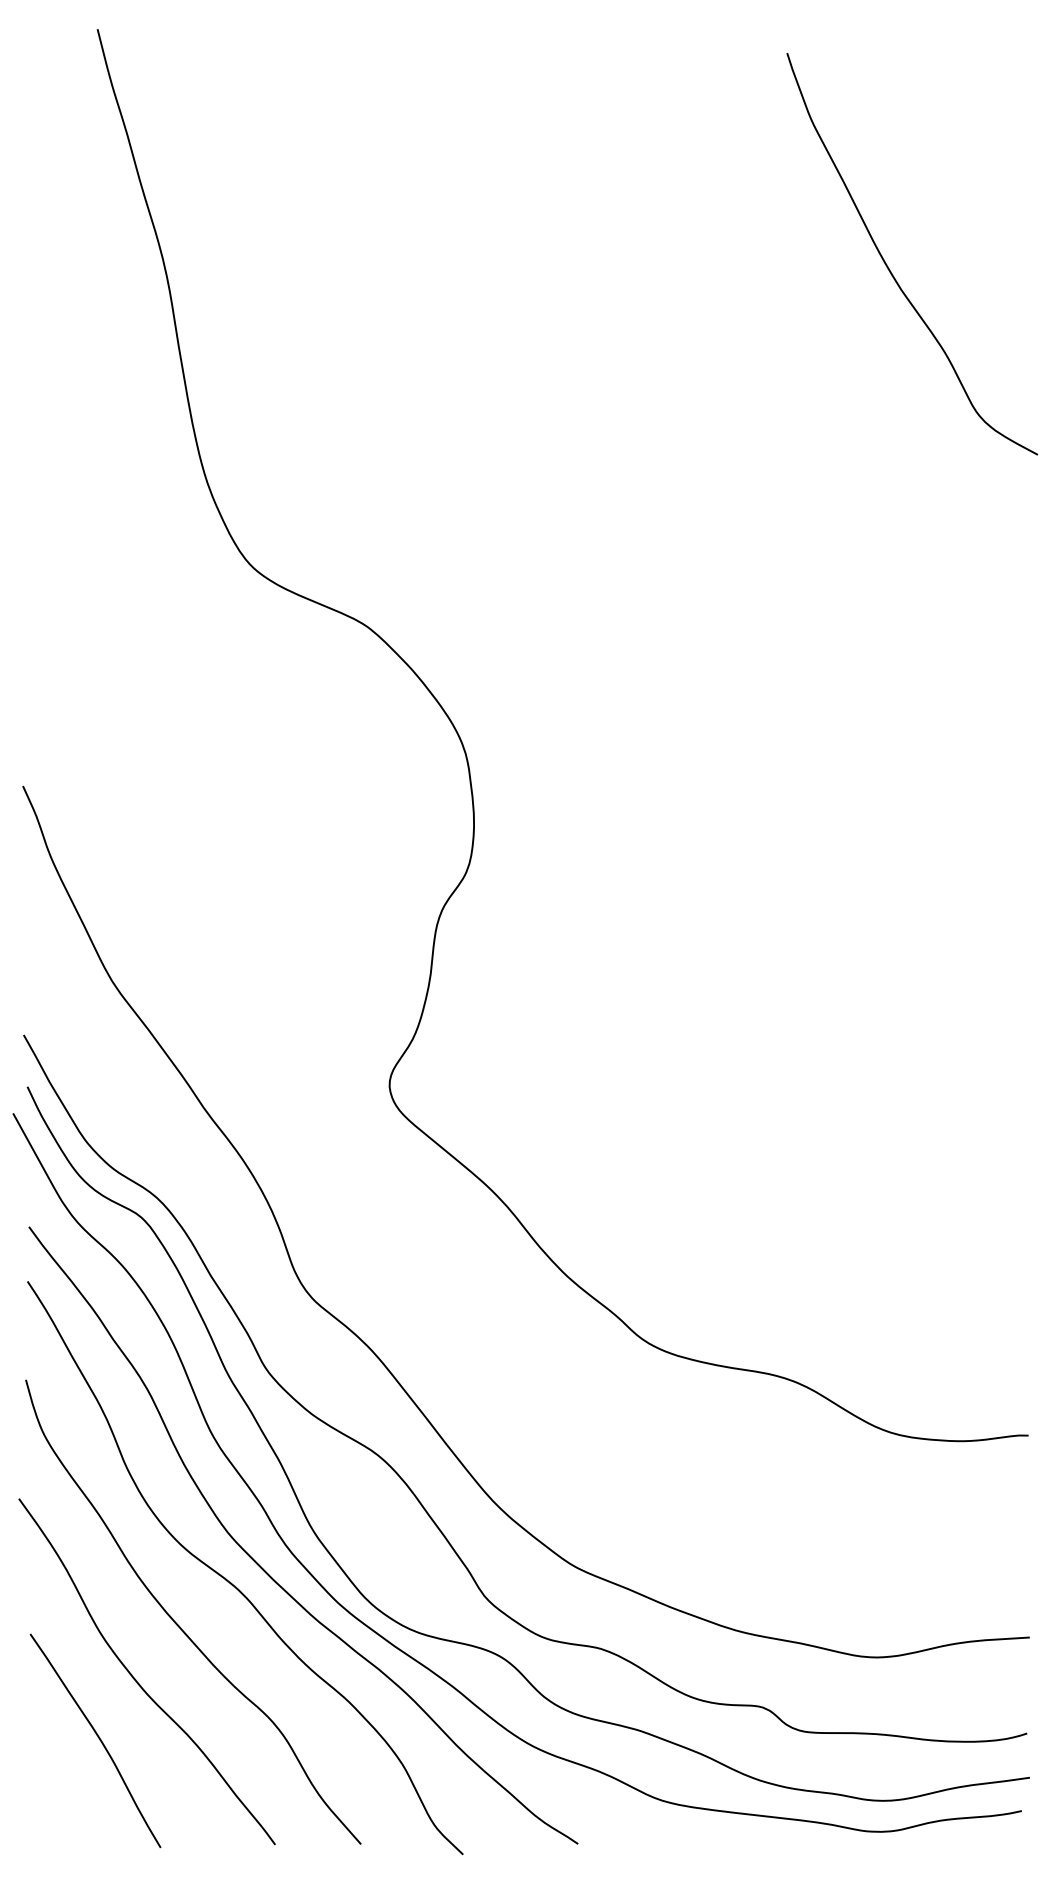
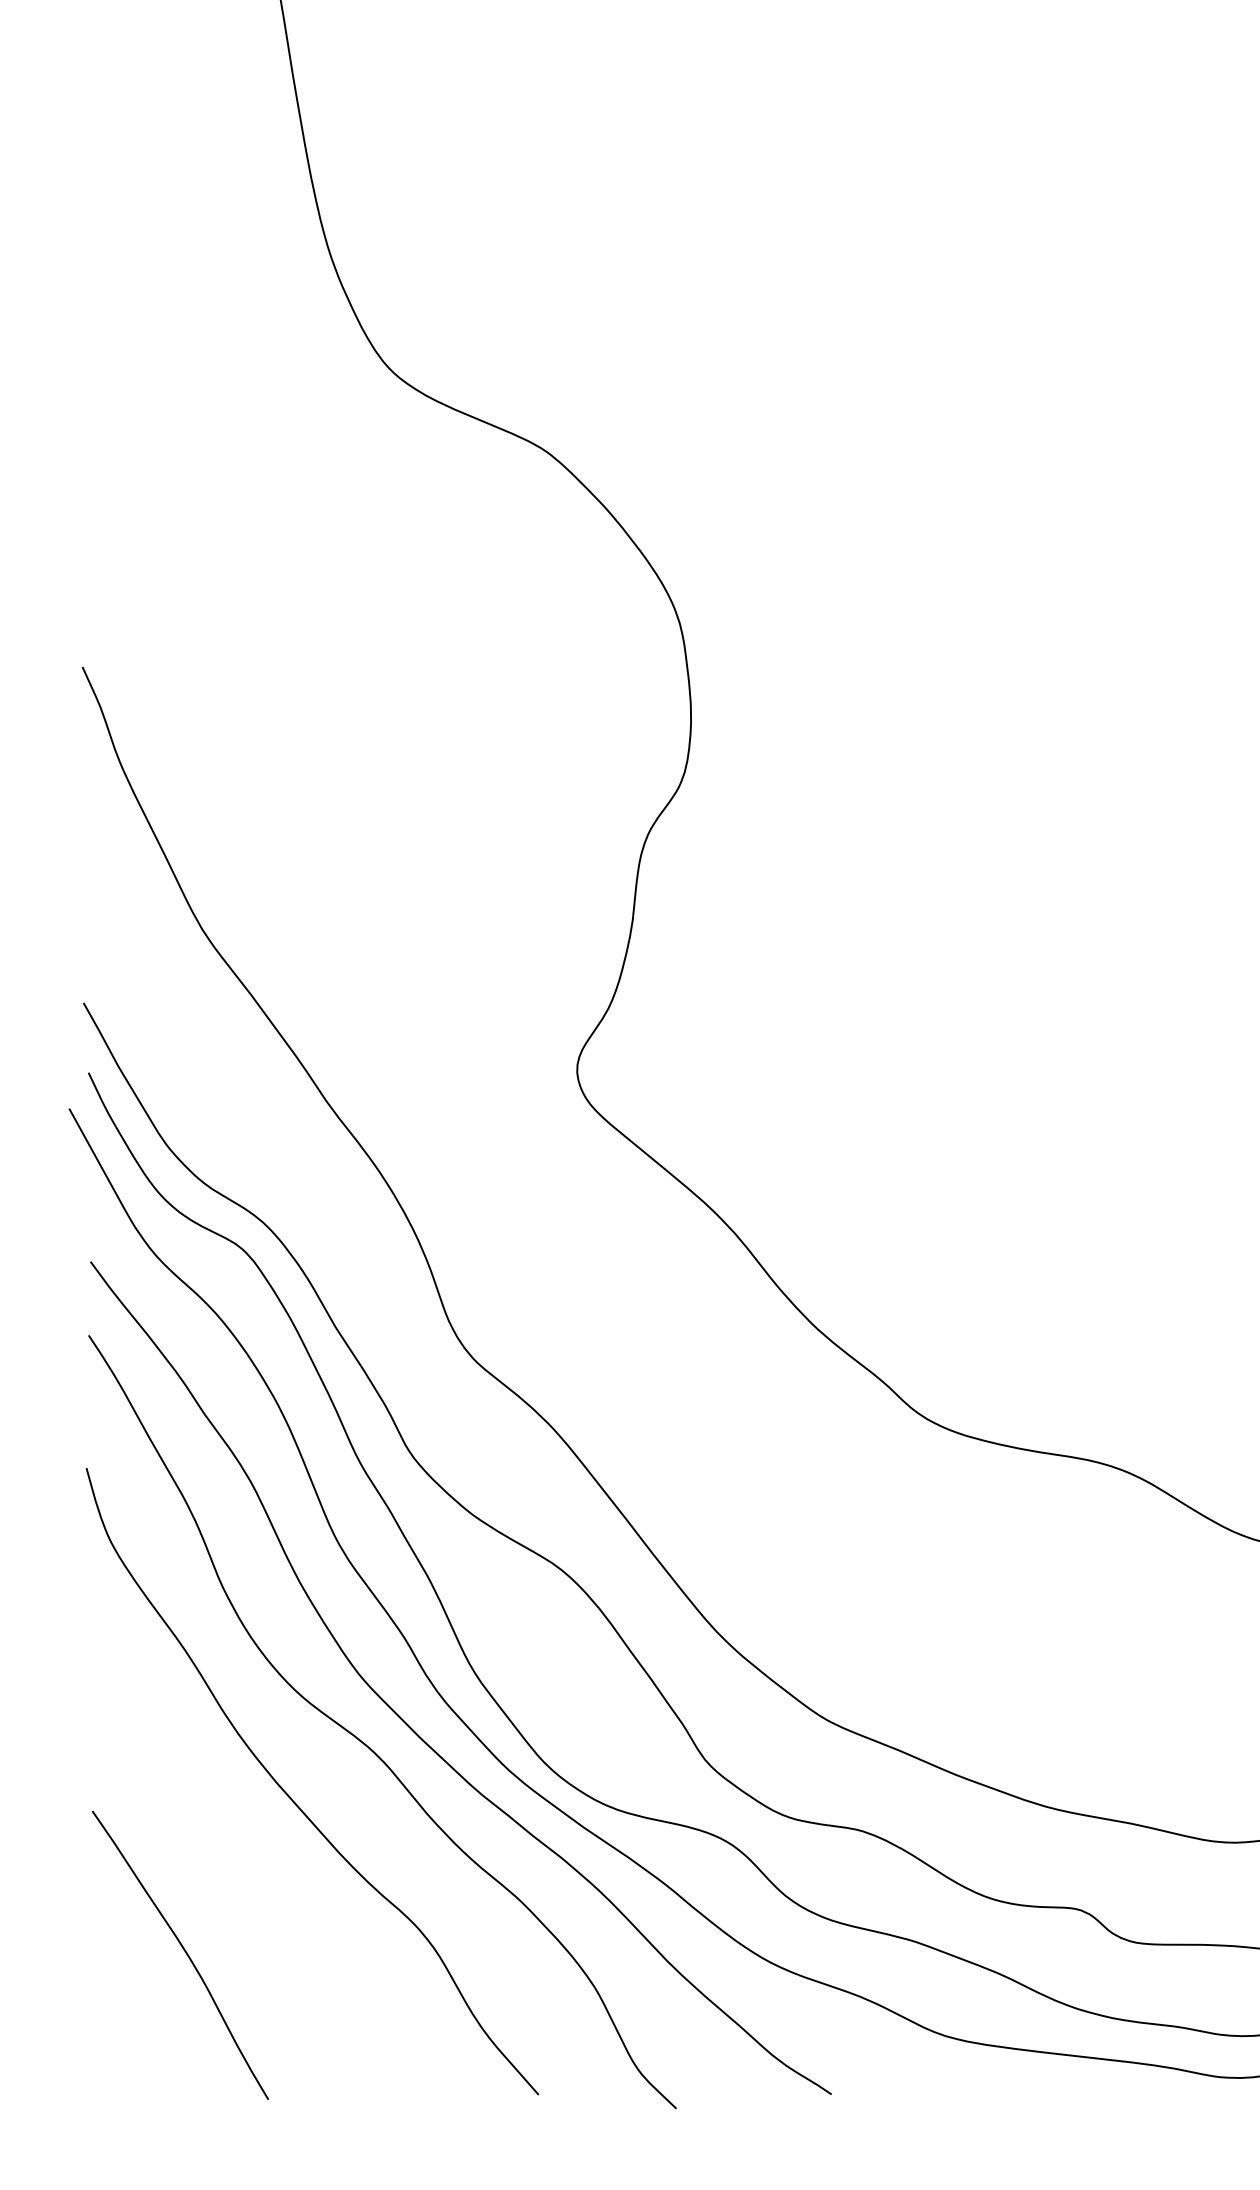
curve: (136, 1679) -> (235, 1872), removed

